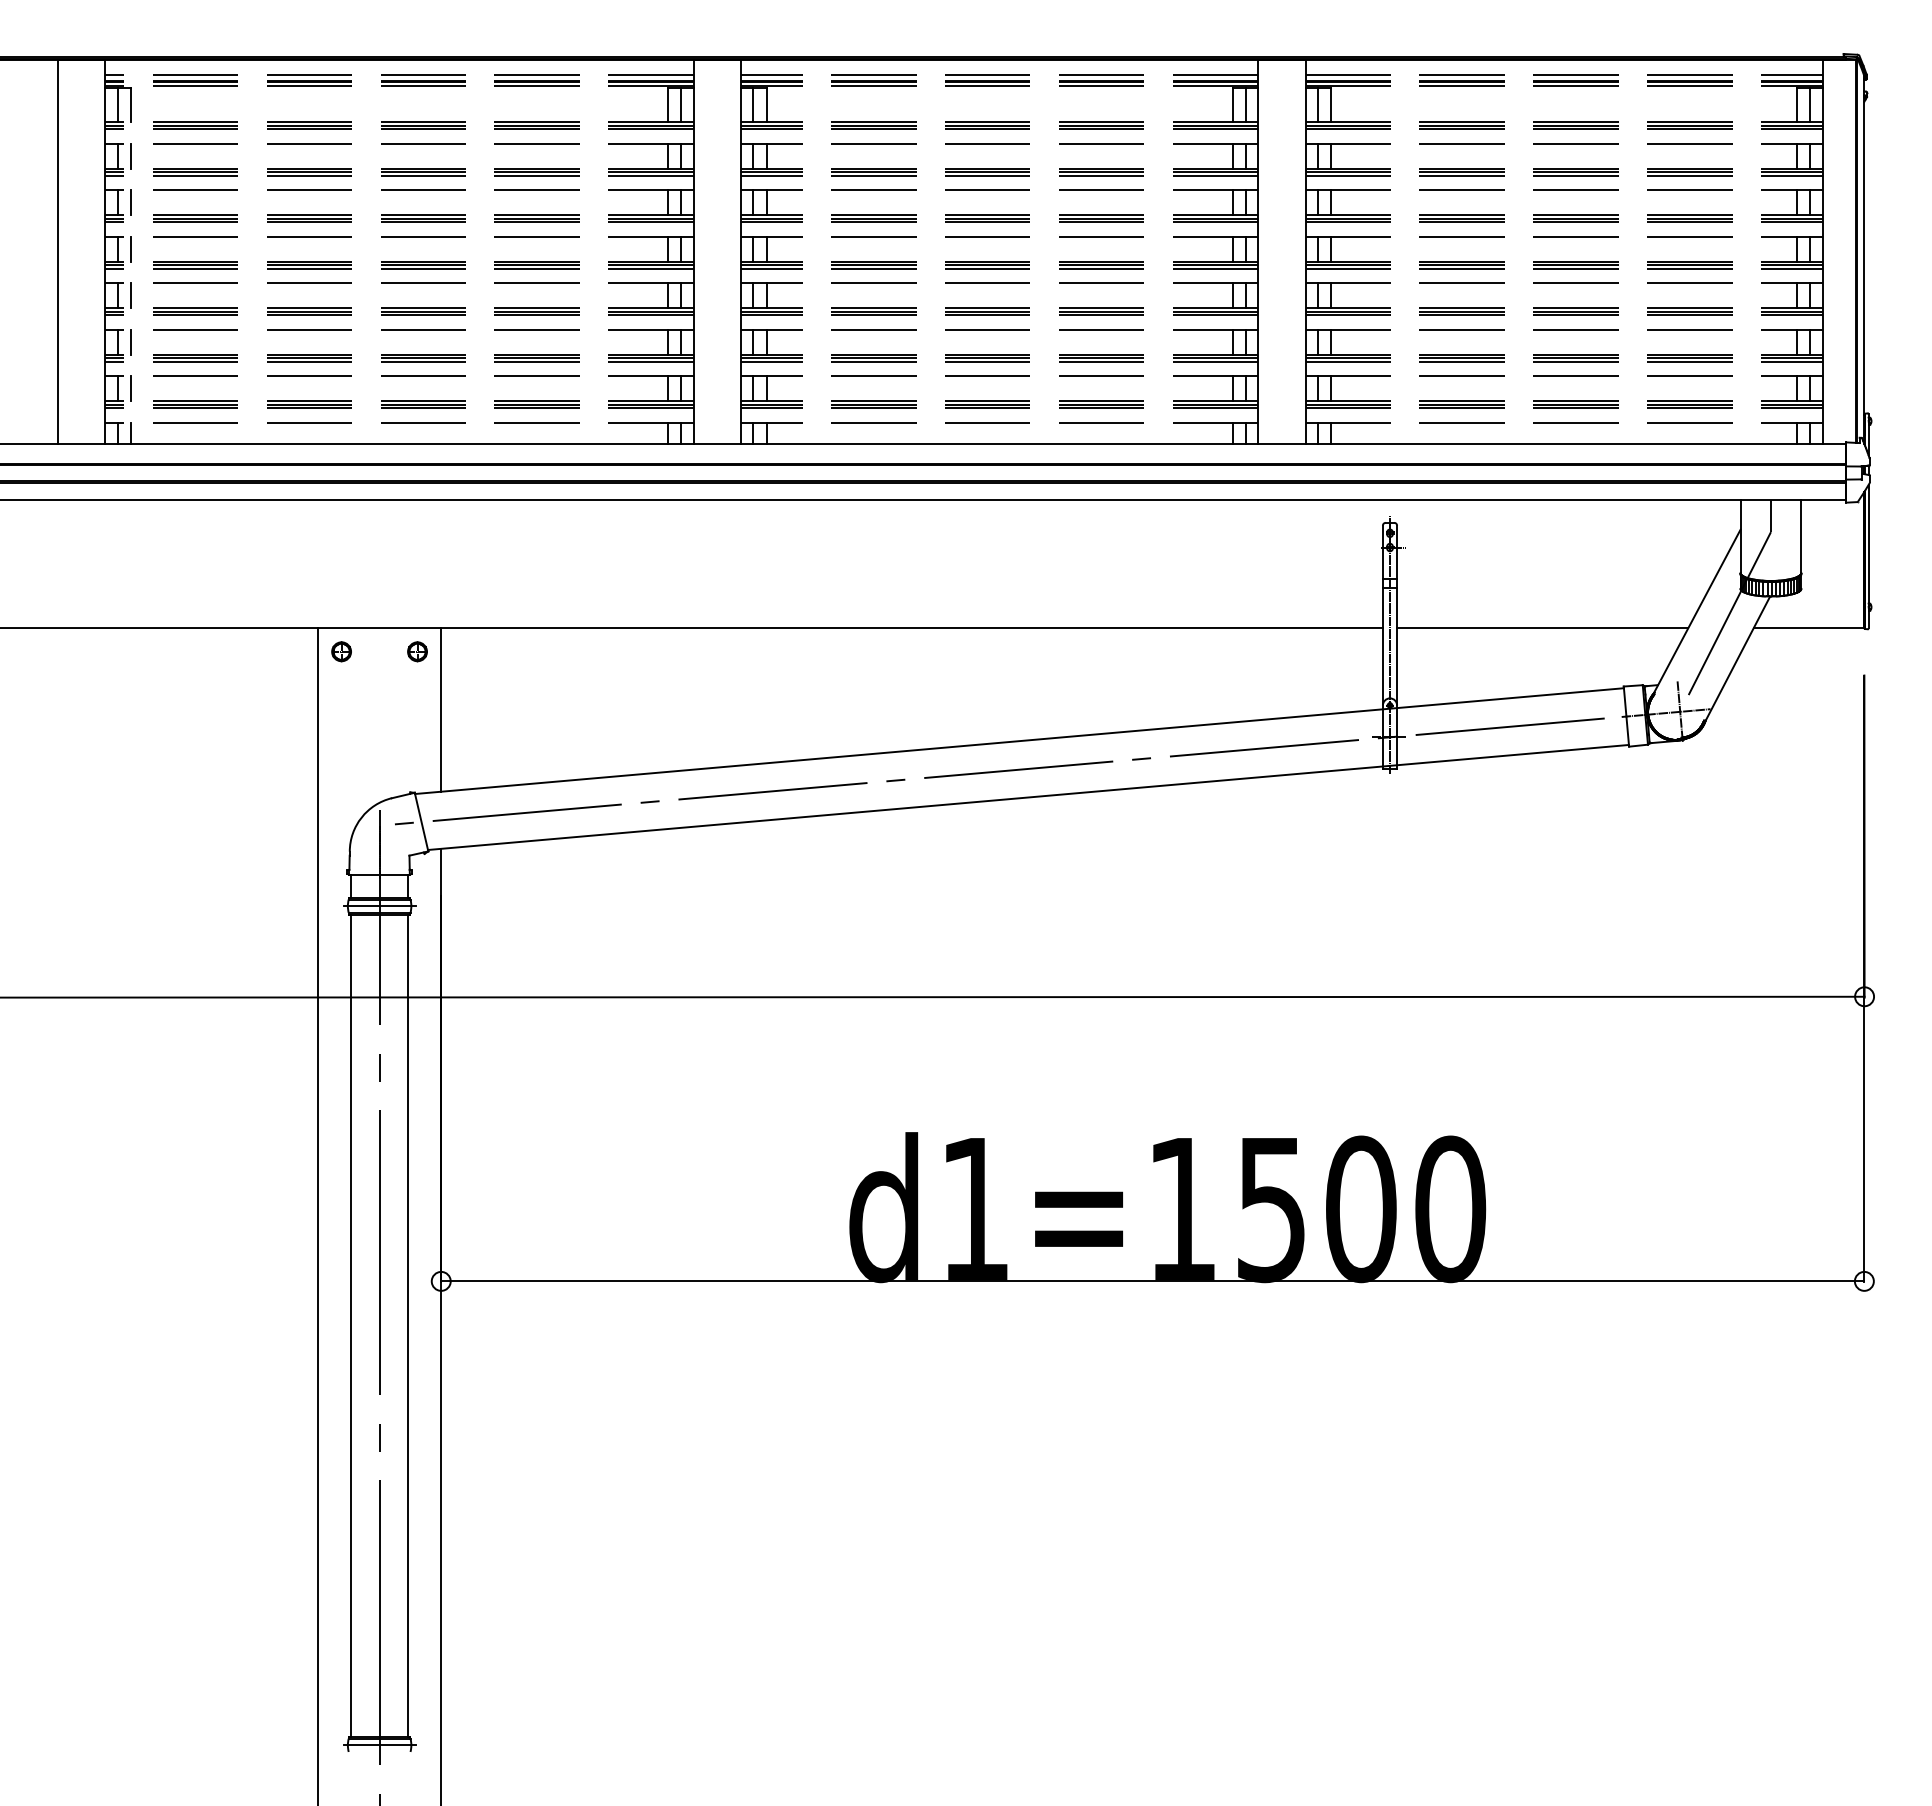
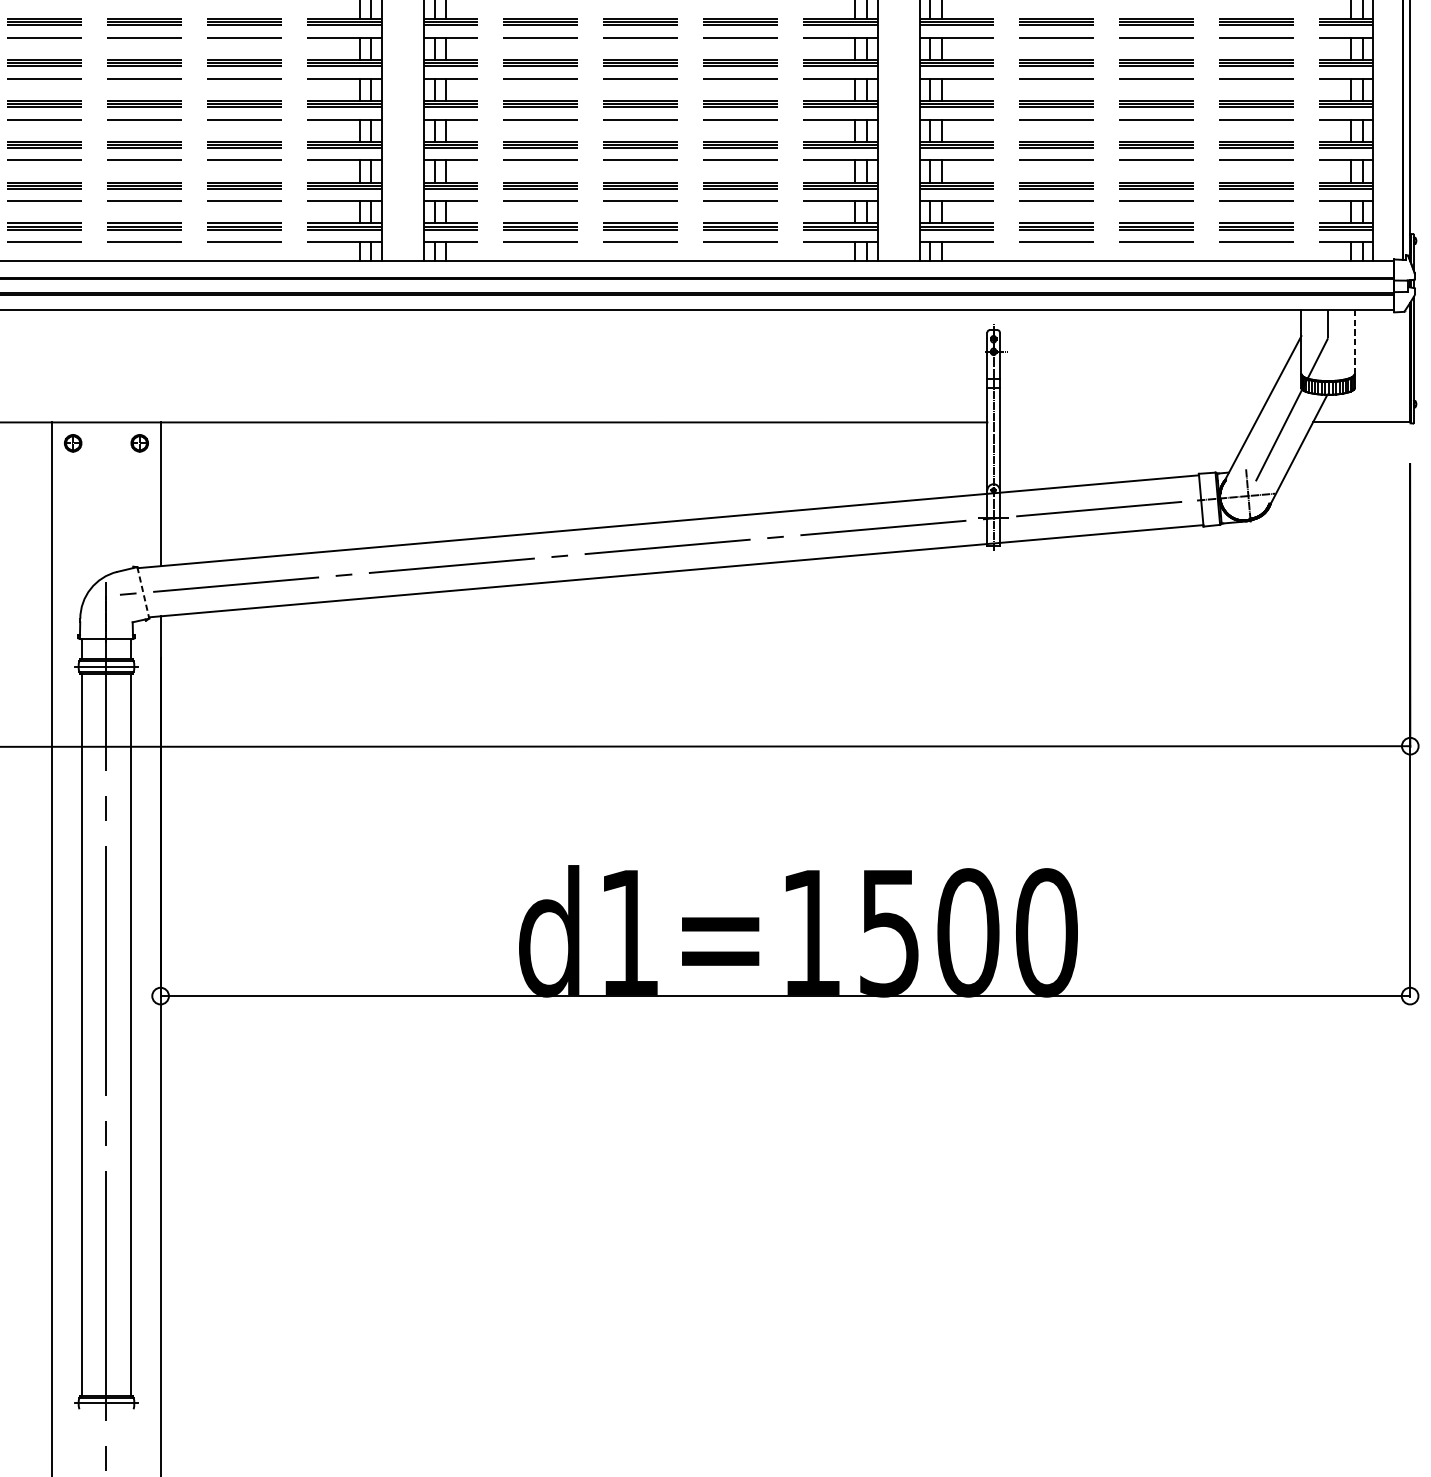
line: (1801, 536) -> (1354, 342), solid -> dashed
line: (1542, 627) -> (1127, 421), removed
line: (421, 822) -> (143, 593), solid -> dashed

